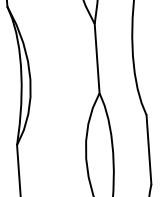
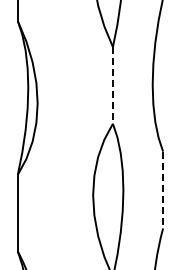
line: (96, 58) -> (112, 85), solid -> dashed
line: (149, 150) -> (163, 190), solid -> dashed

